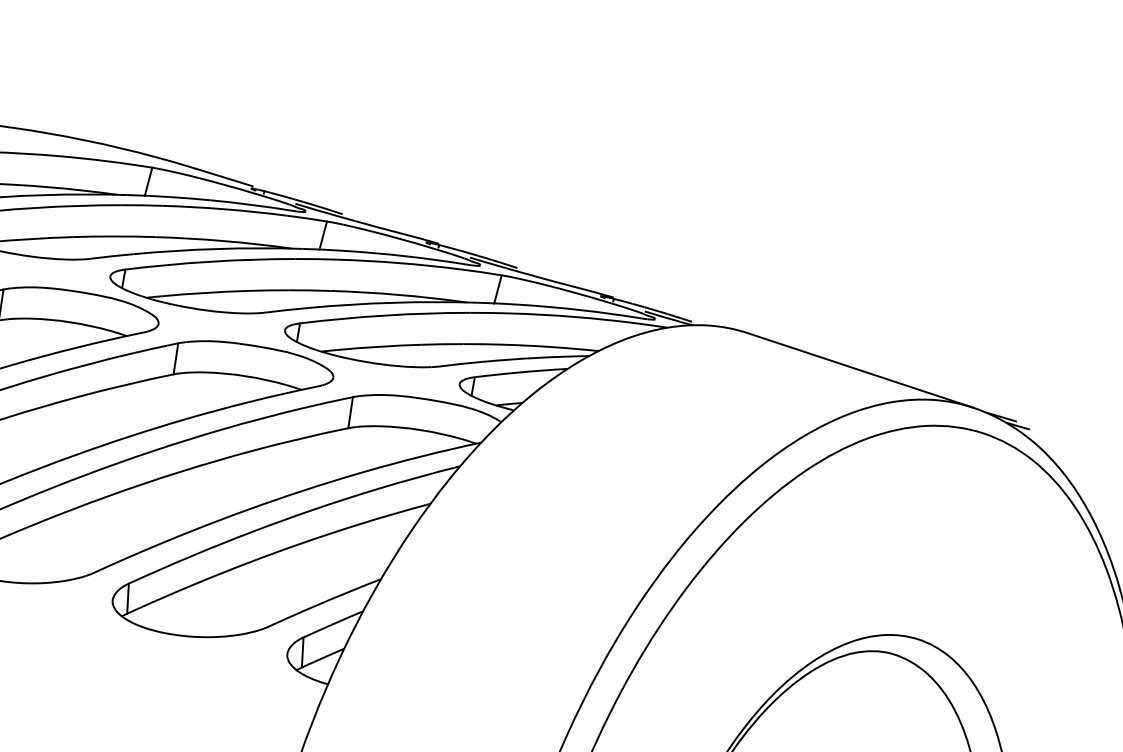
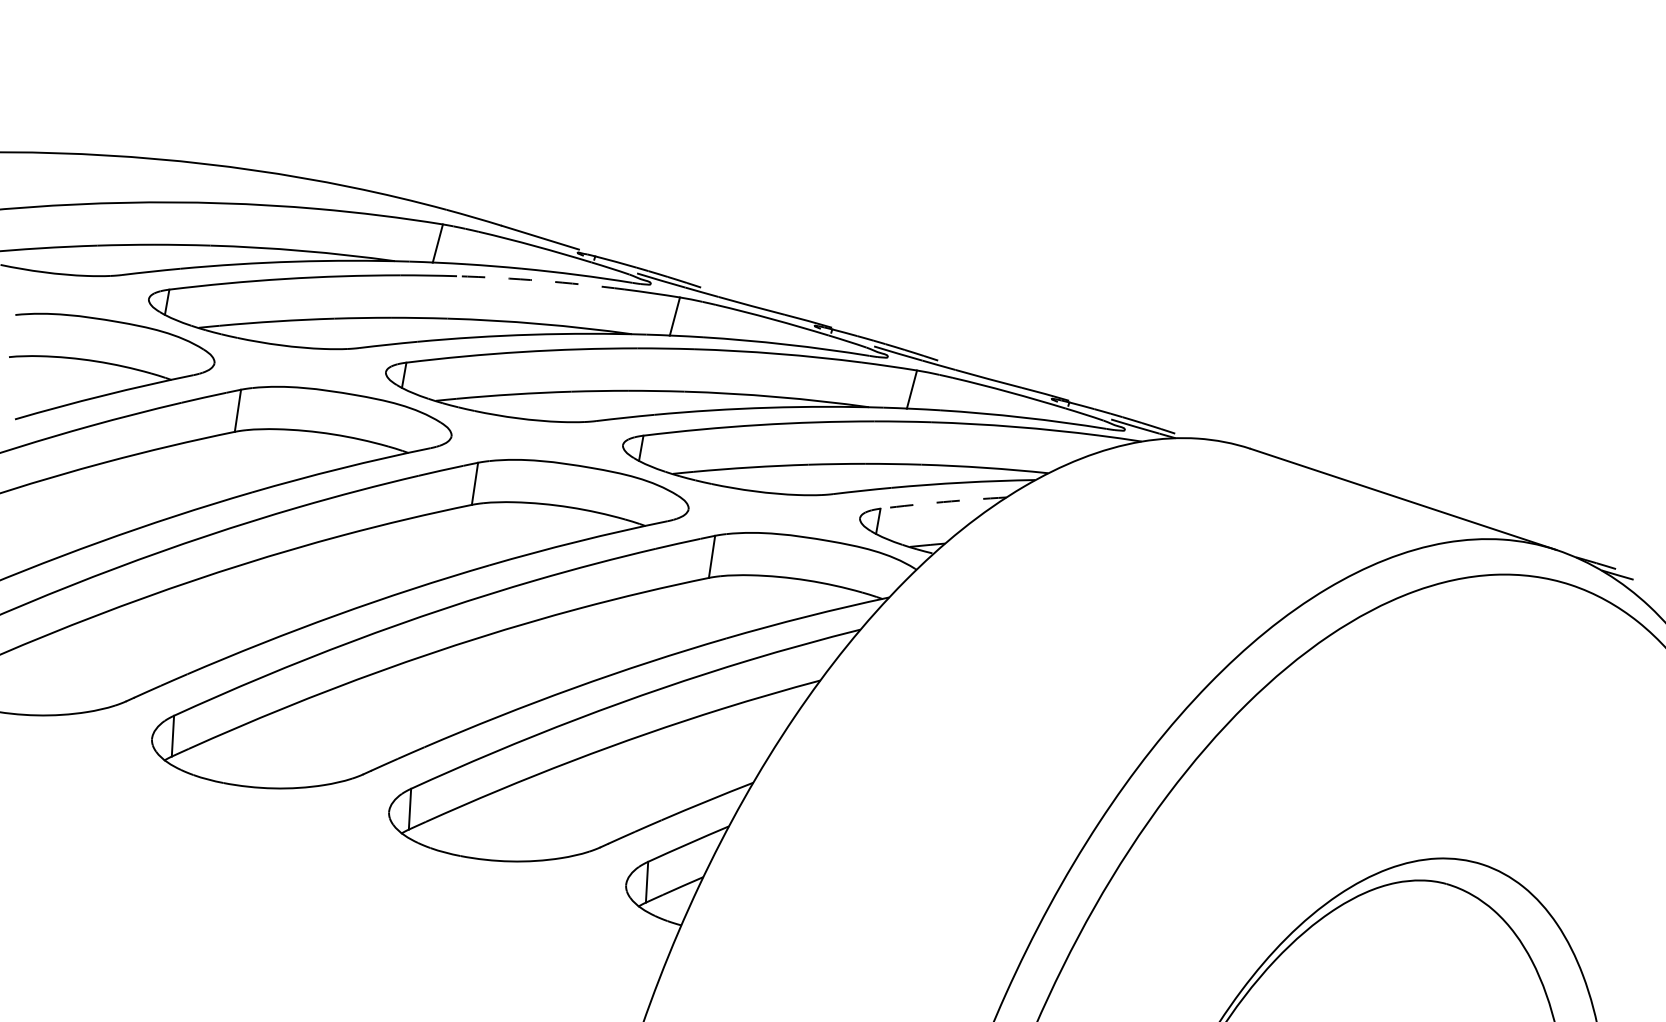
arc: (224, 209) -> (541, 280), solid -> dashed
arc: (521, 372) -> (943, 502), solid -> dashed

